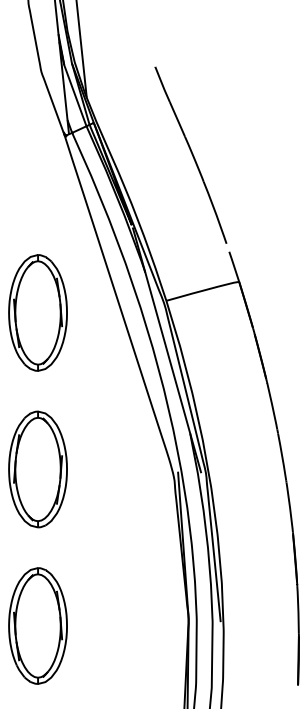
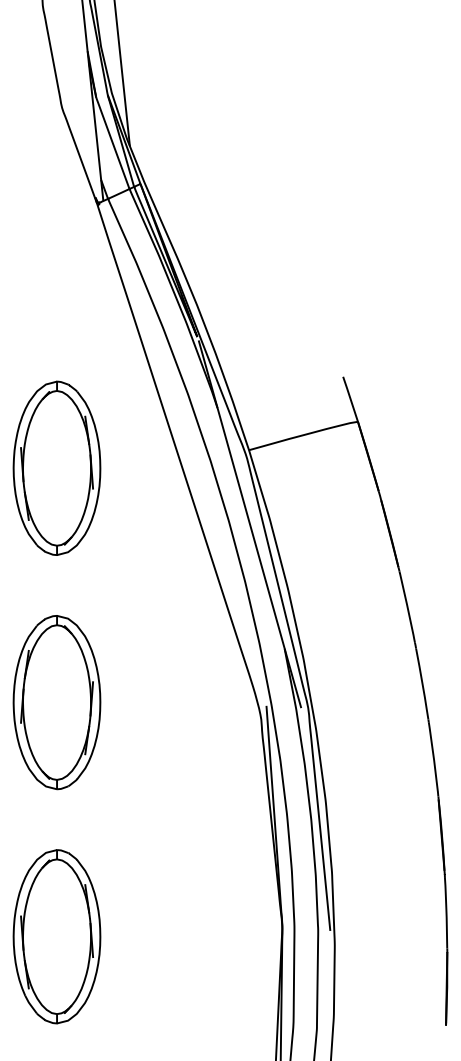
part: (190, 154) -> (285, 231), removed

